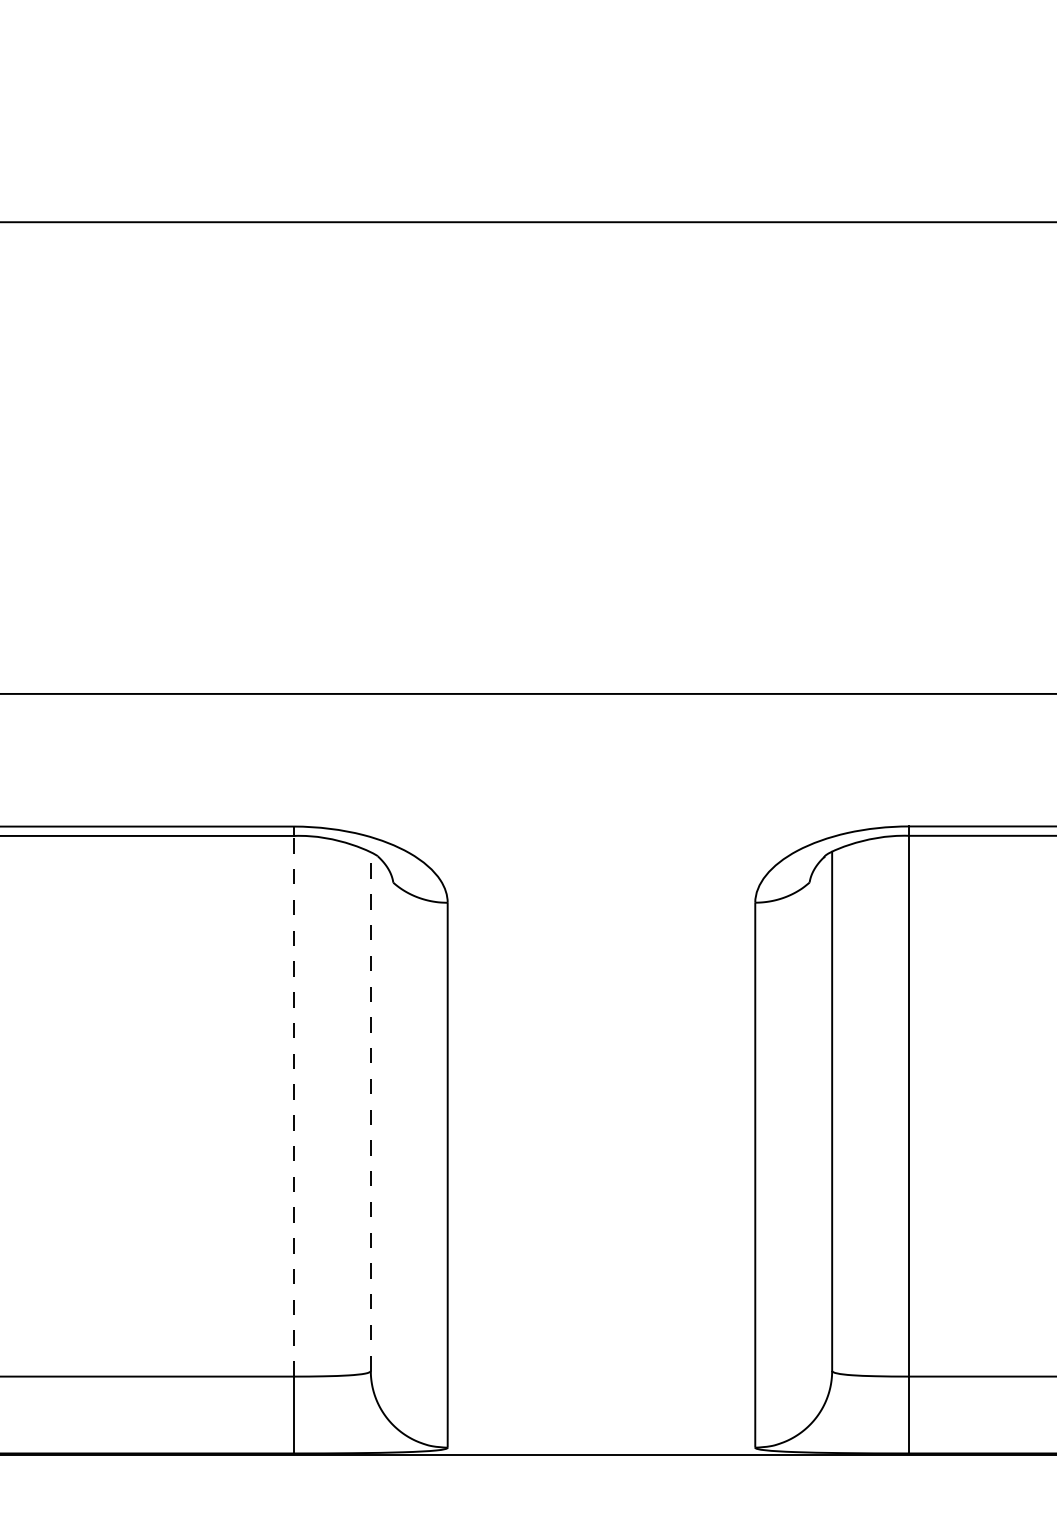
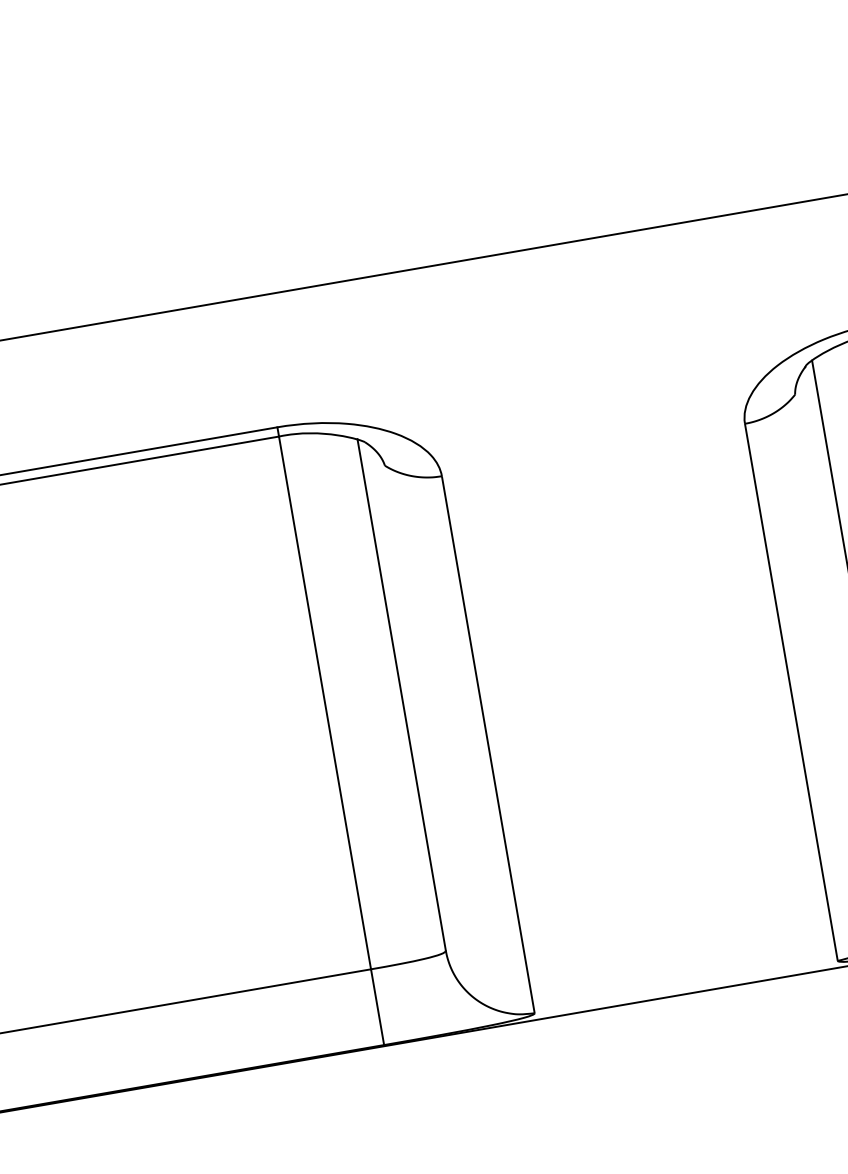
line: (293, 1105) -> (324, 702), dashed -> solid
line: (370, 1111) -> (401, 695), dashed -> solid

